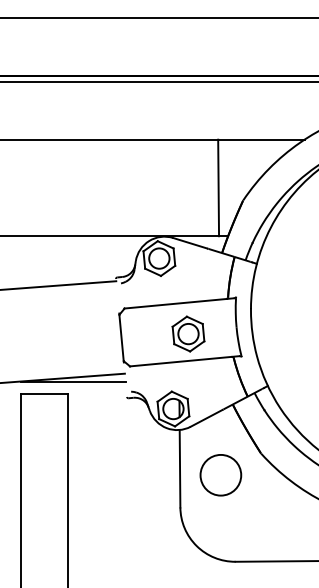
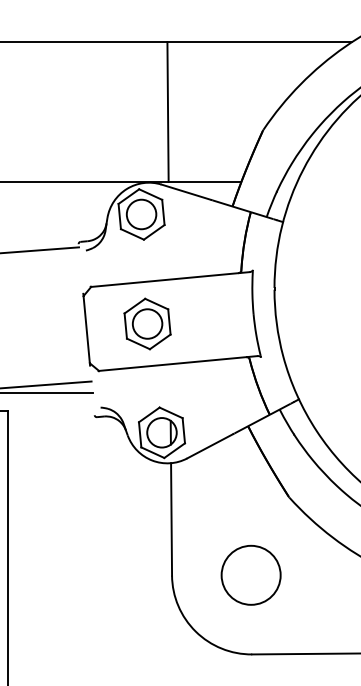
line: (218, 187) -> (167, 111), moved
part: (188, 333) -> (147, 323), moved
circle: (220, 475) -> (250, 575), moved

